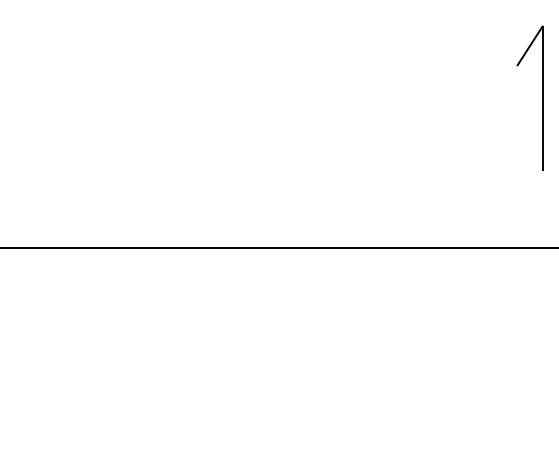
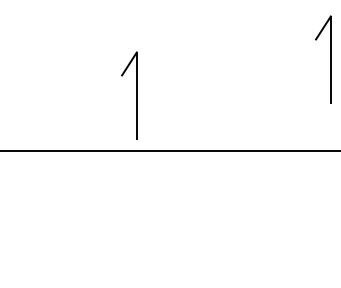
part: (223, 156) -> (136, 95), added

